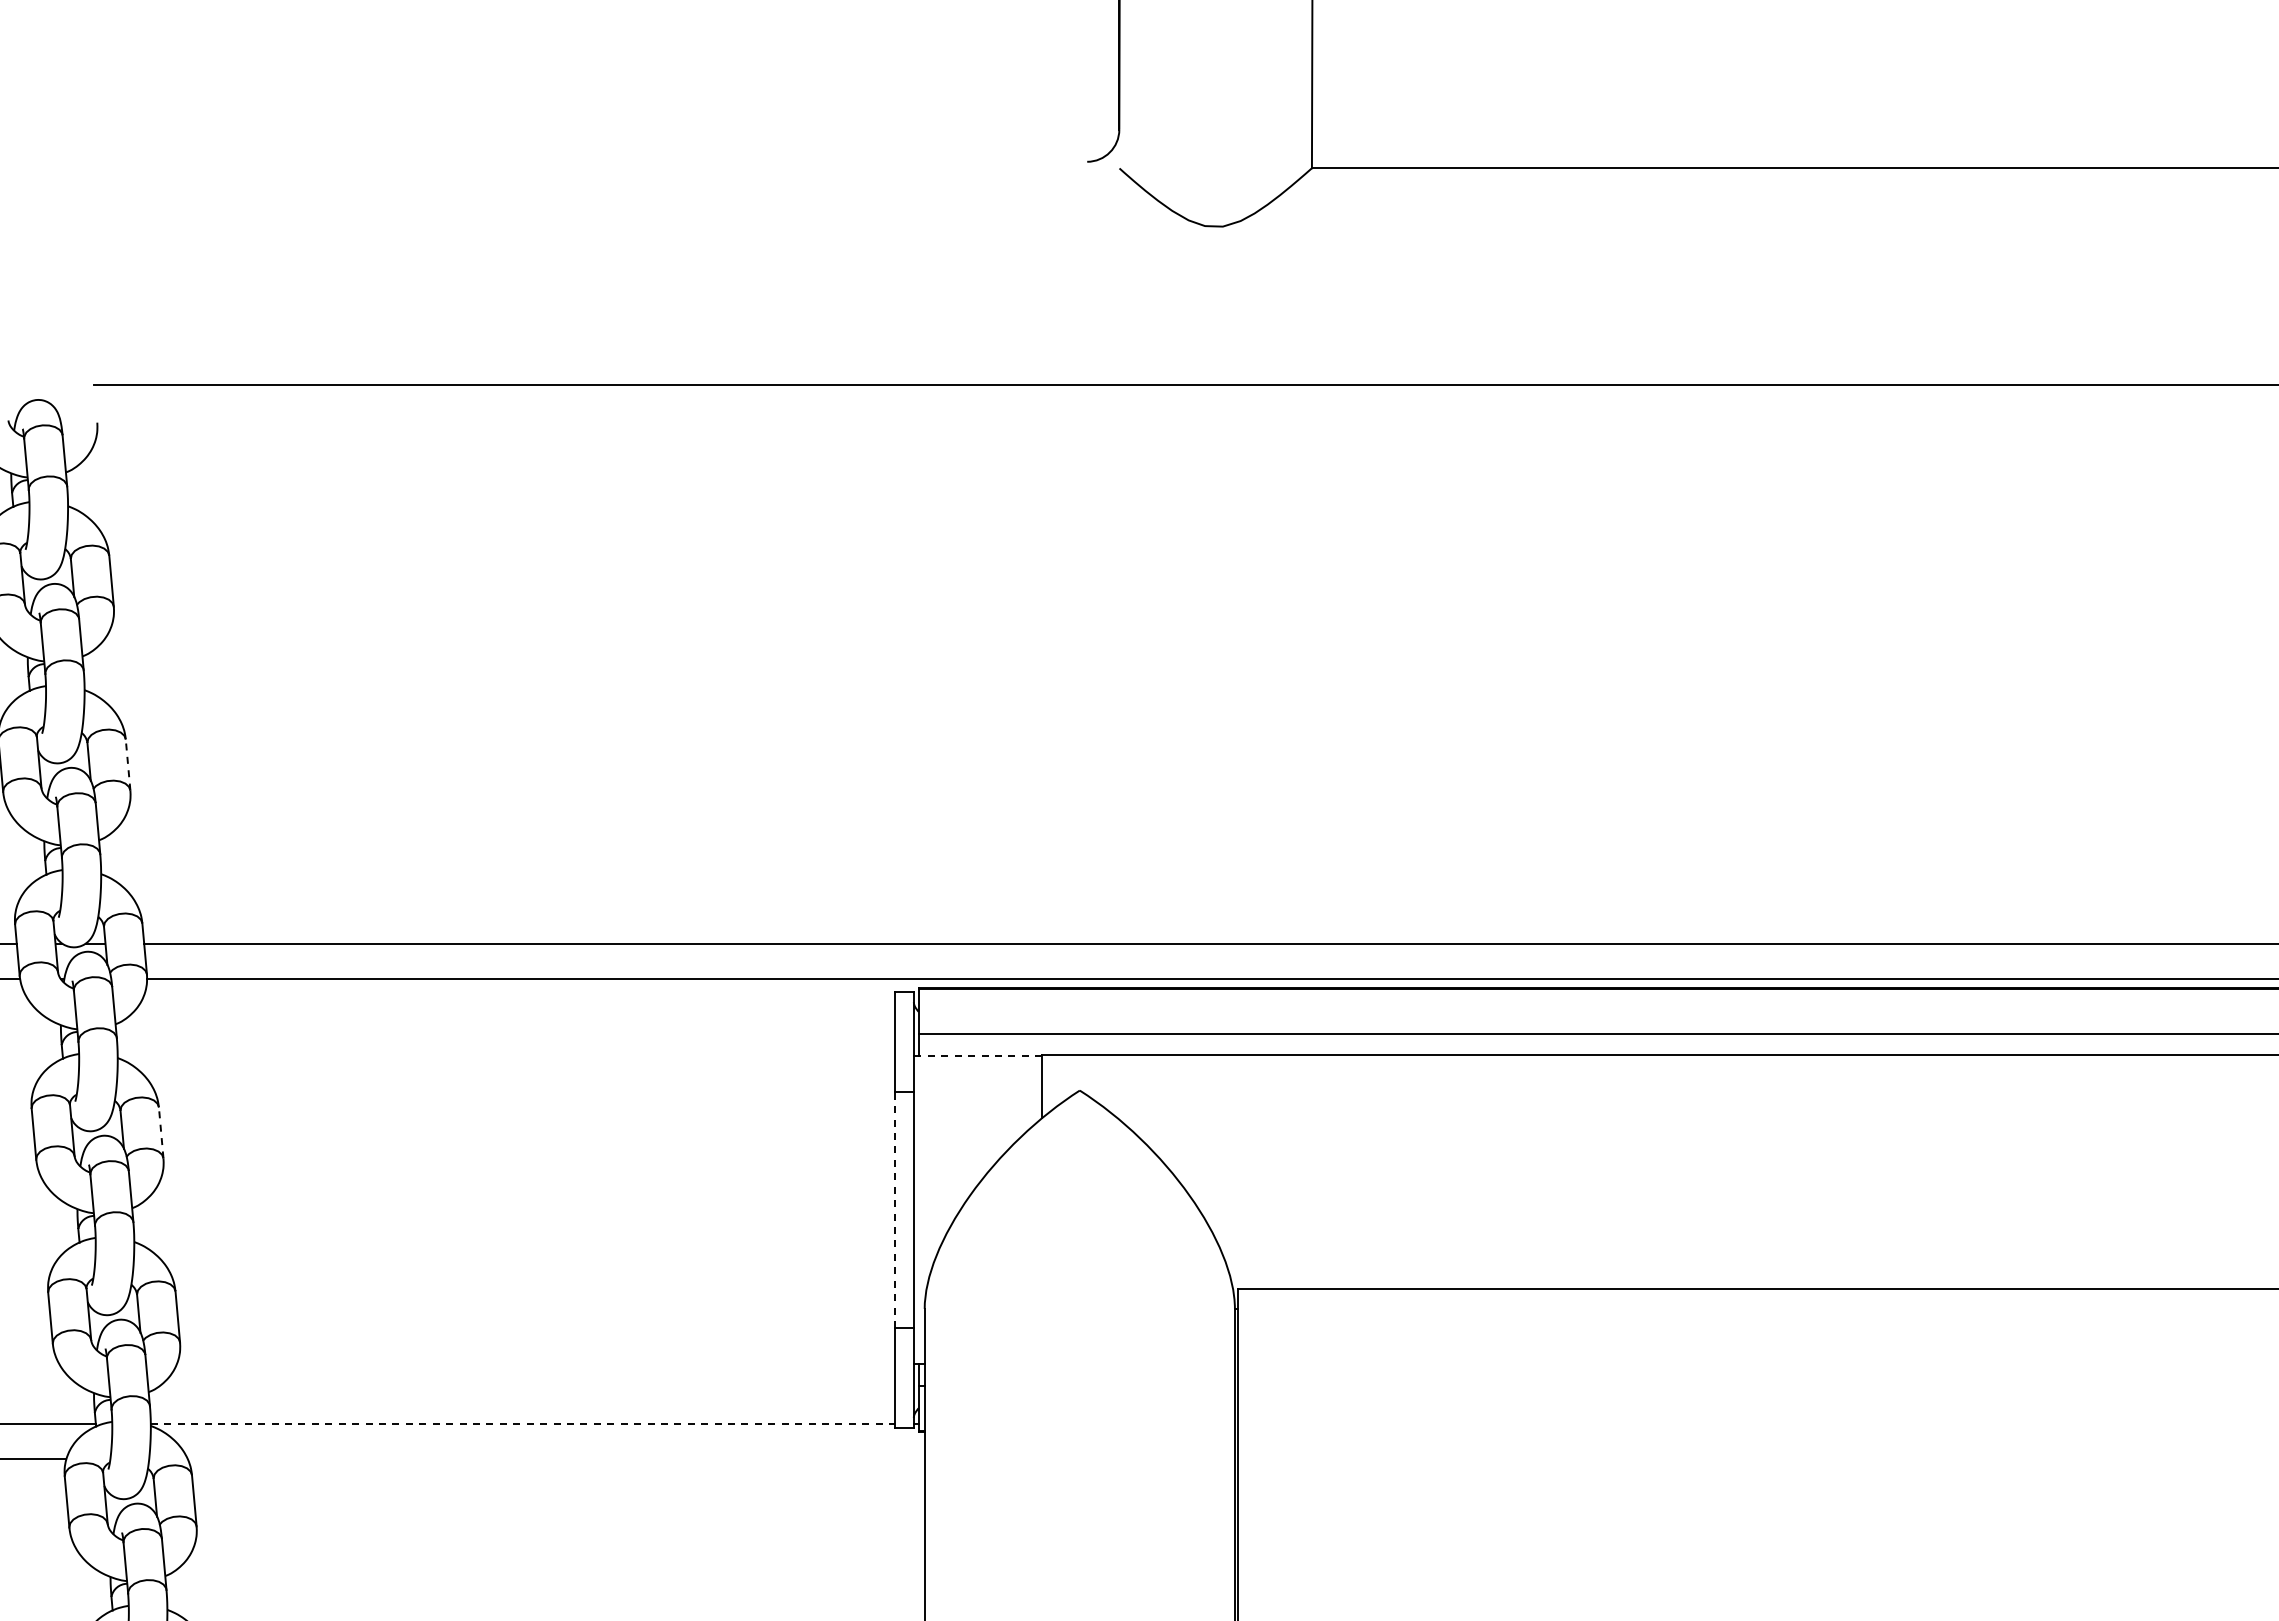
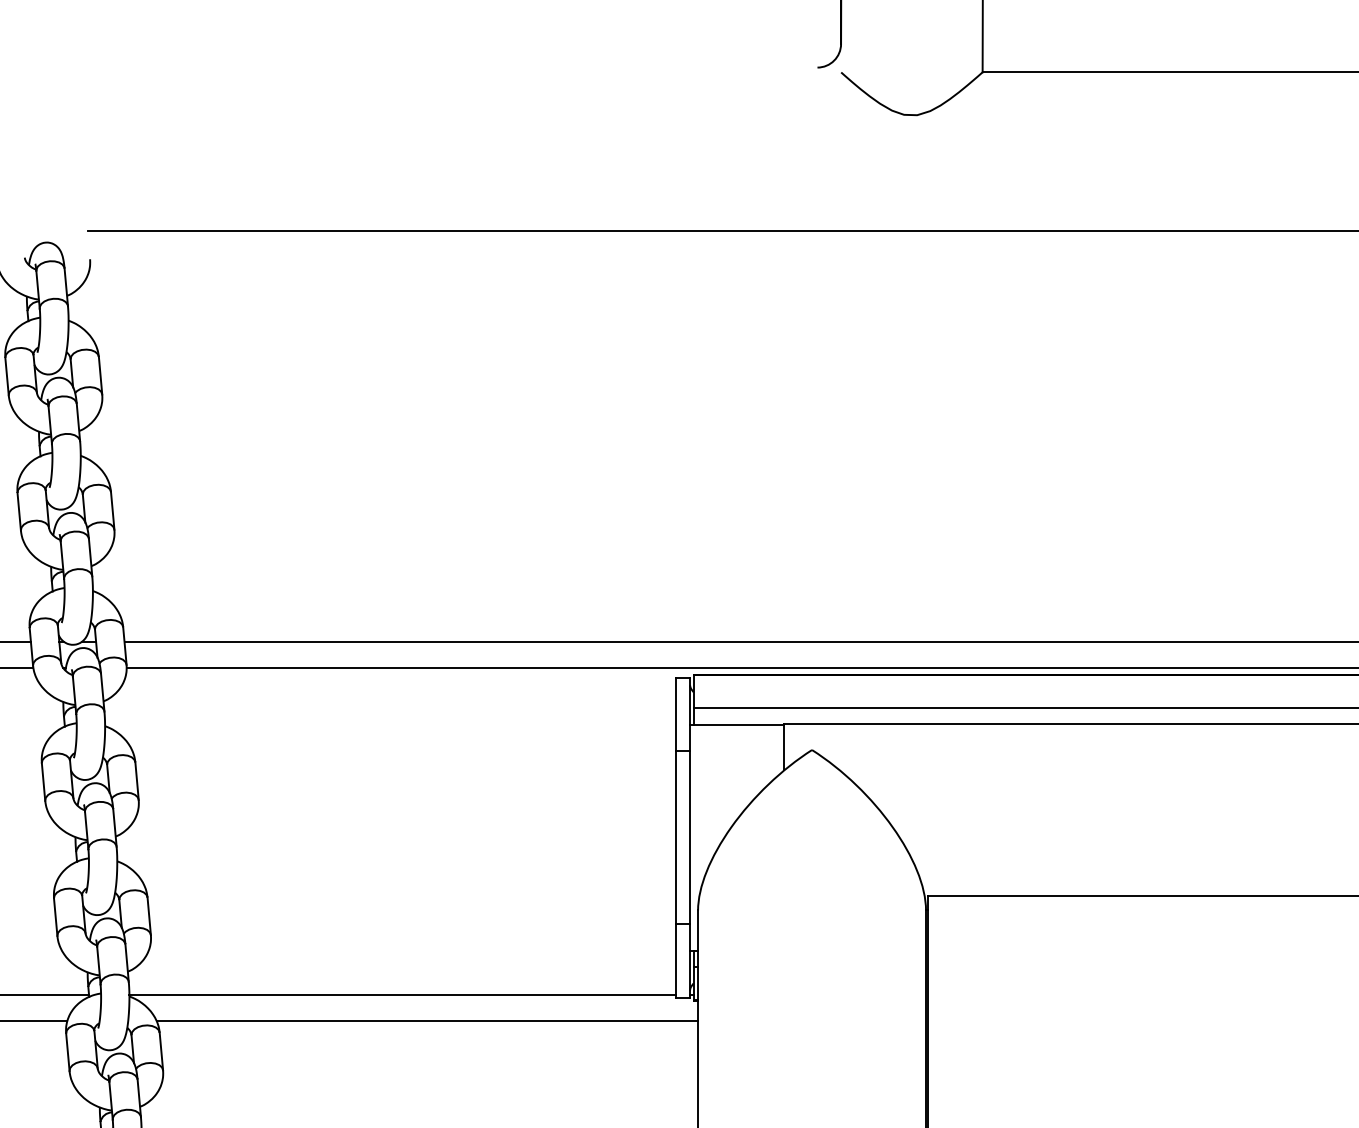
line: (128, 765) -> (113, 511), dashed -> solid
line: (977, 1055) -> (736, 724), dashed -> solid
line: (161, 1132) -> (137, 780), dashed -> solid
line: (894, 1210) -> (675, 838), dashed -> solid
line: (522, 1423) -> (402, 994), dashed -> solid
line: (555, 1459) -> (426, 1021), added

